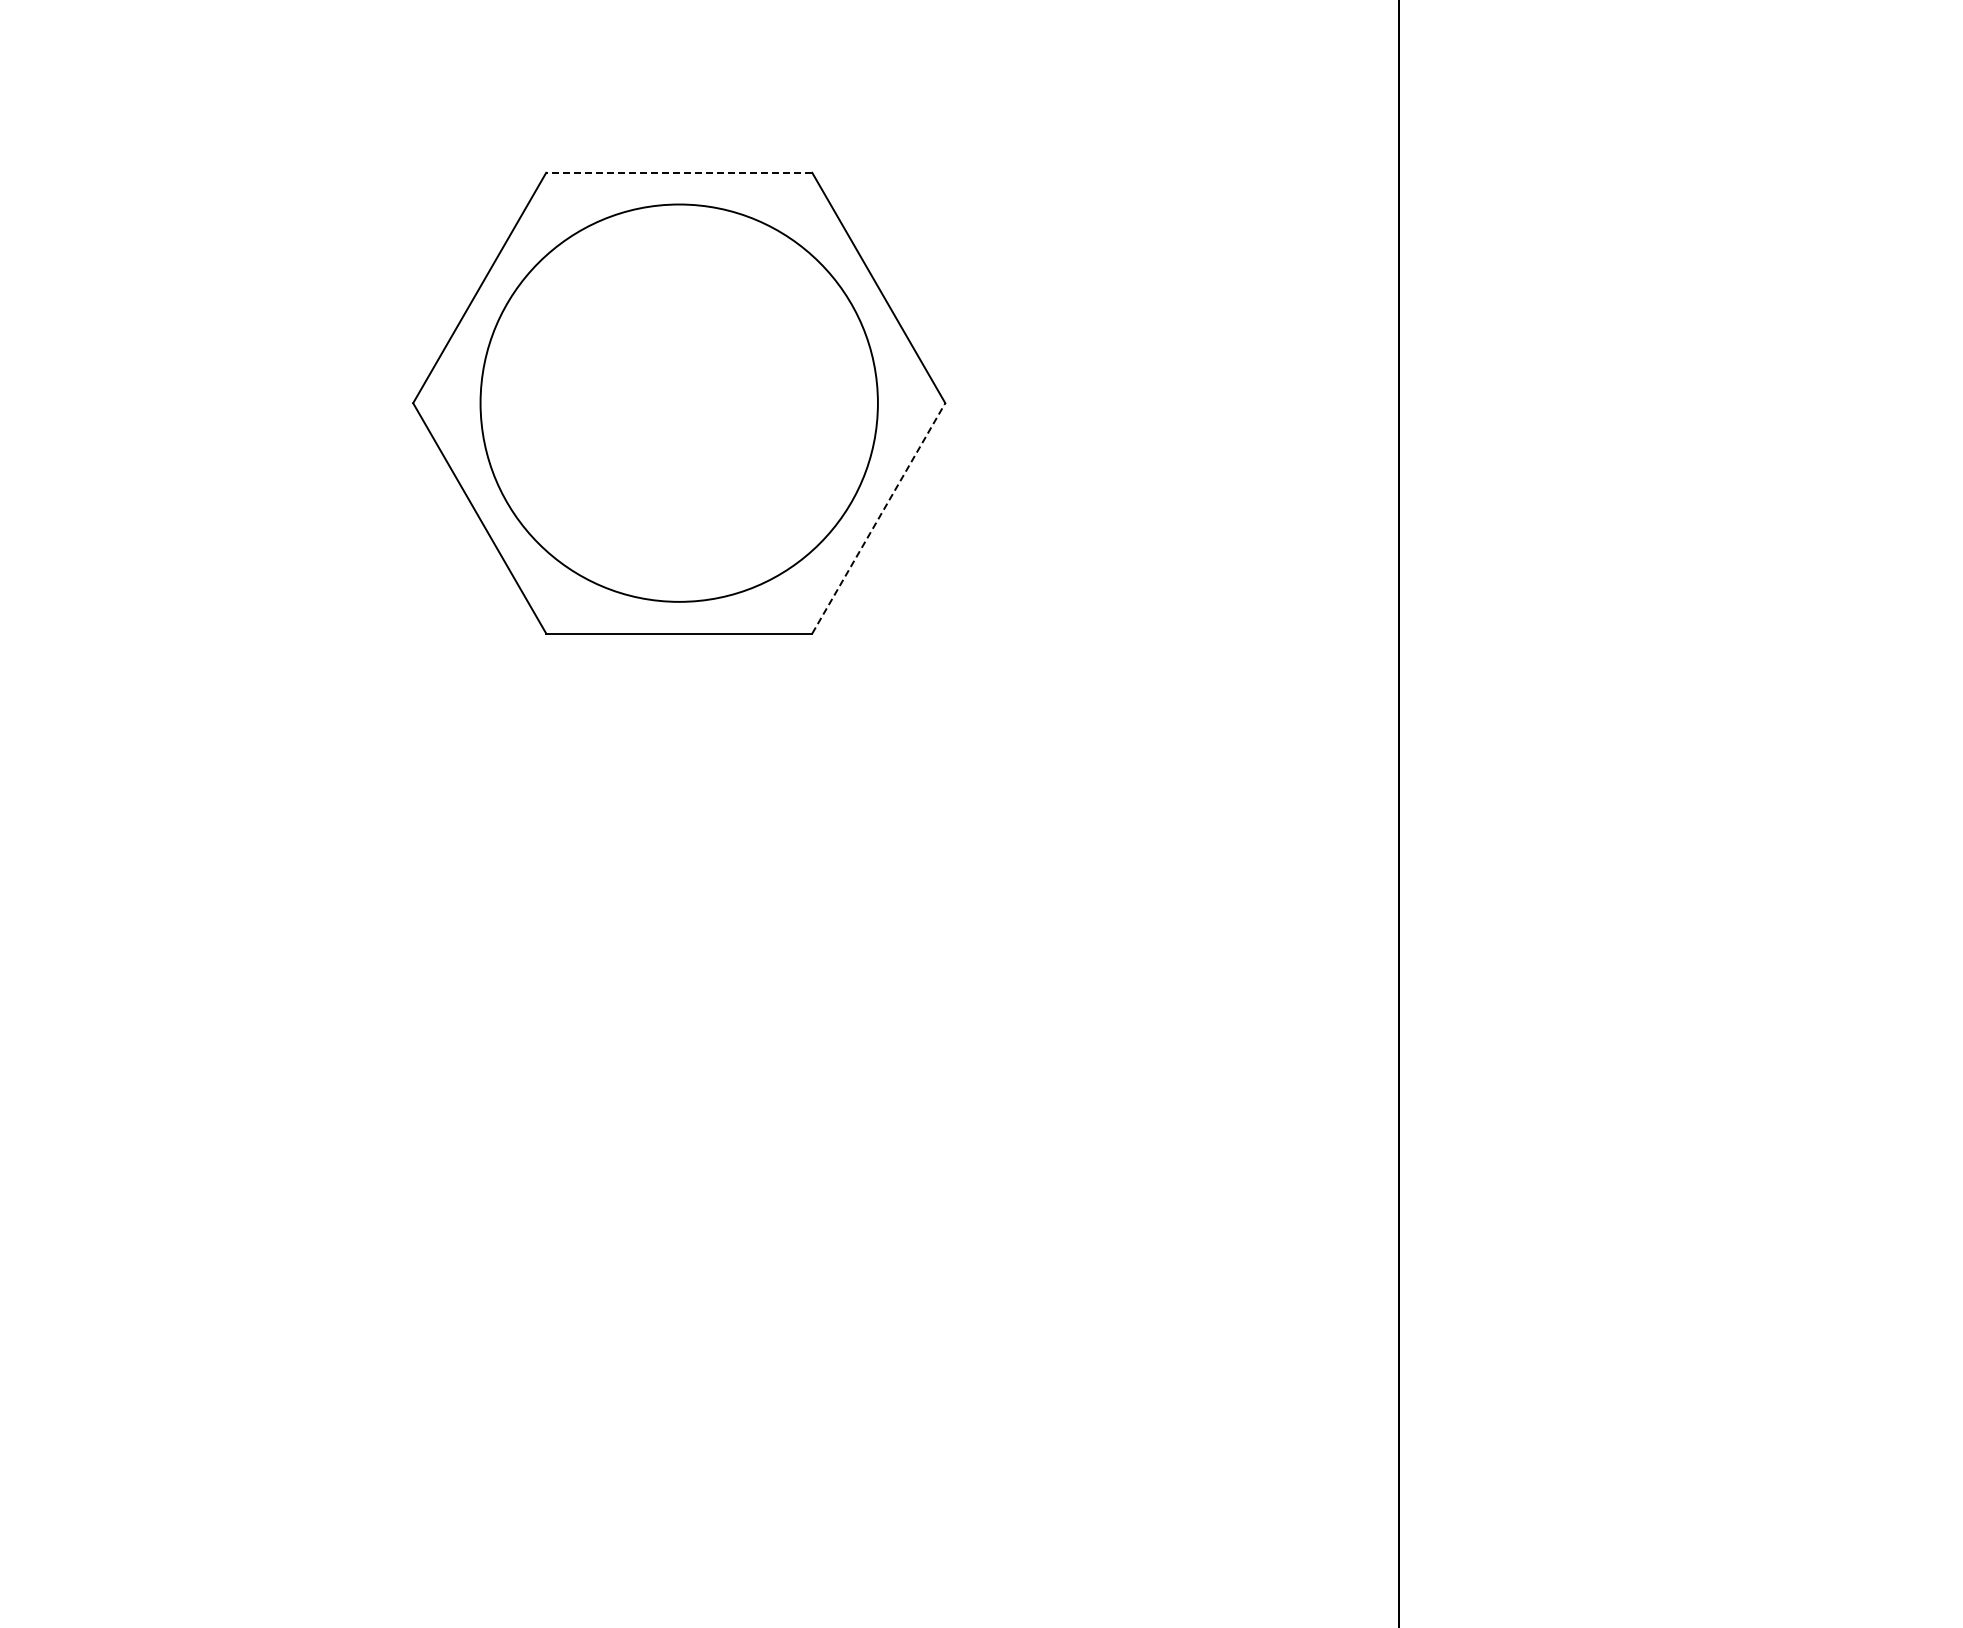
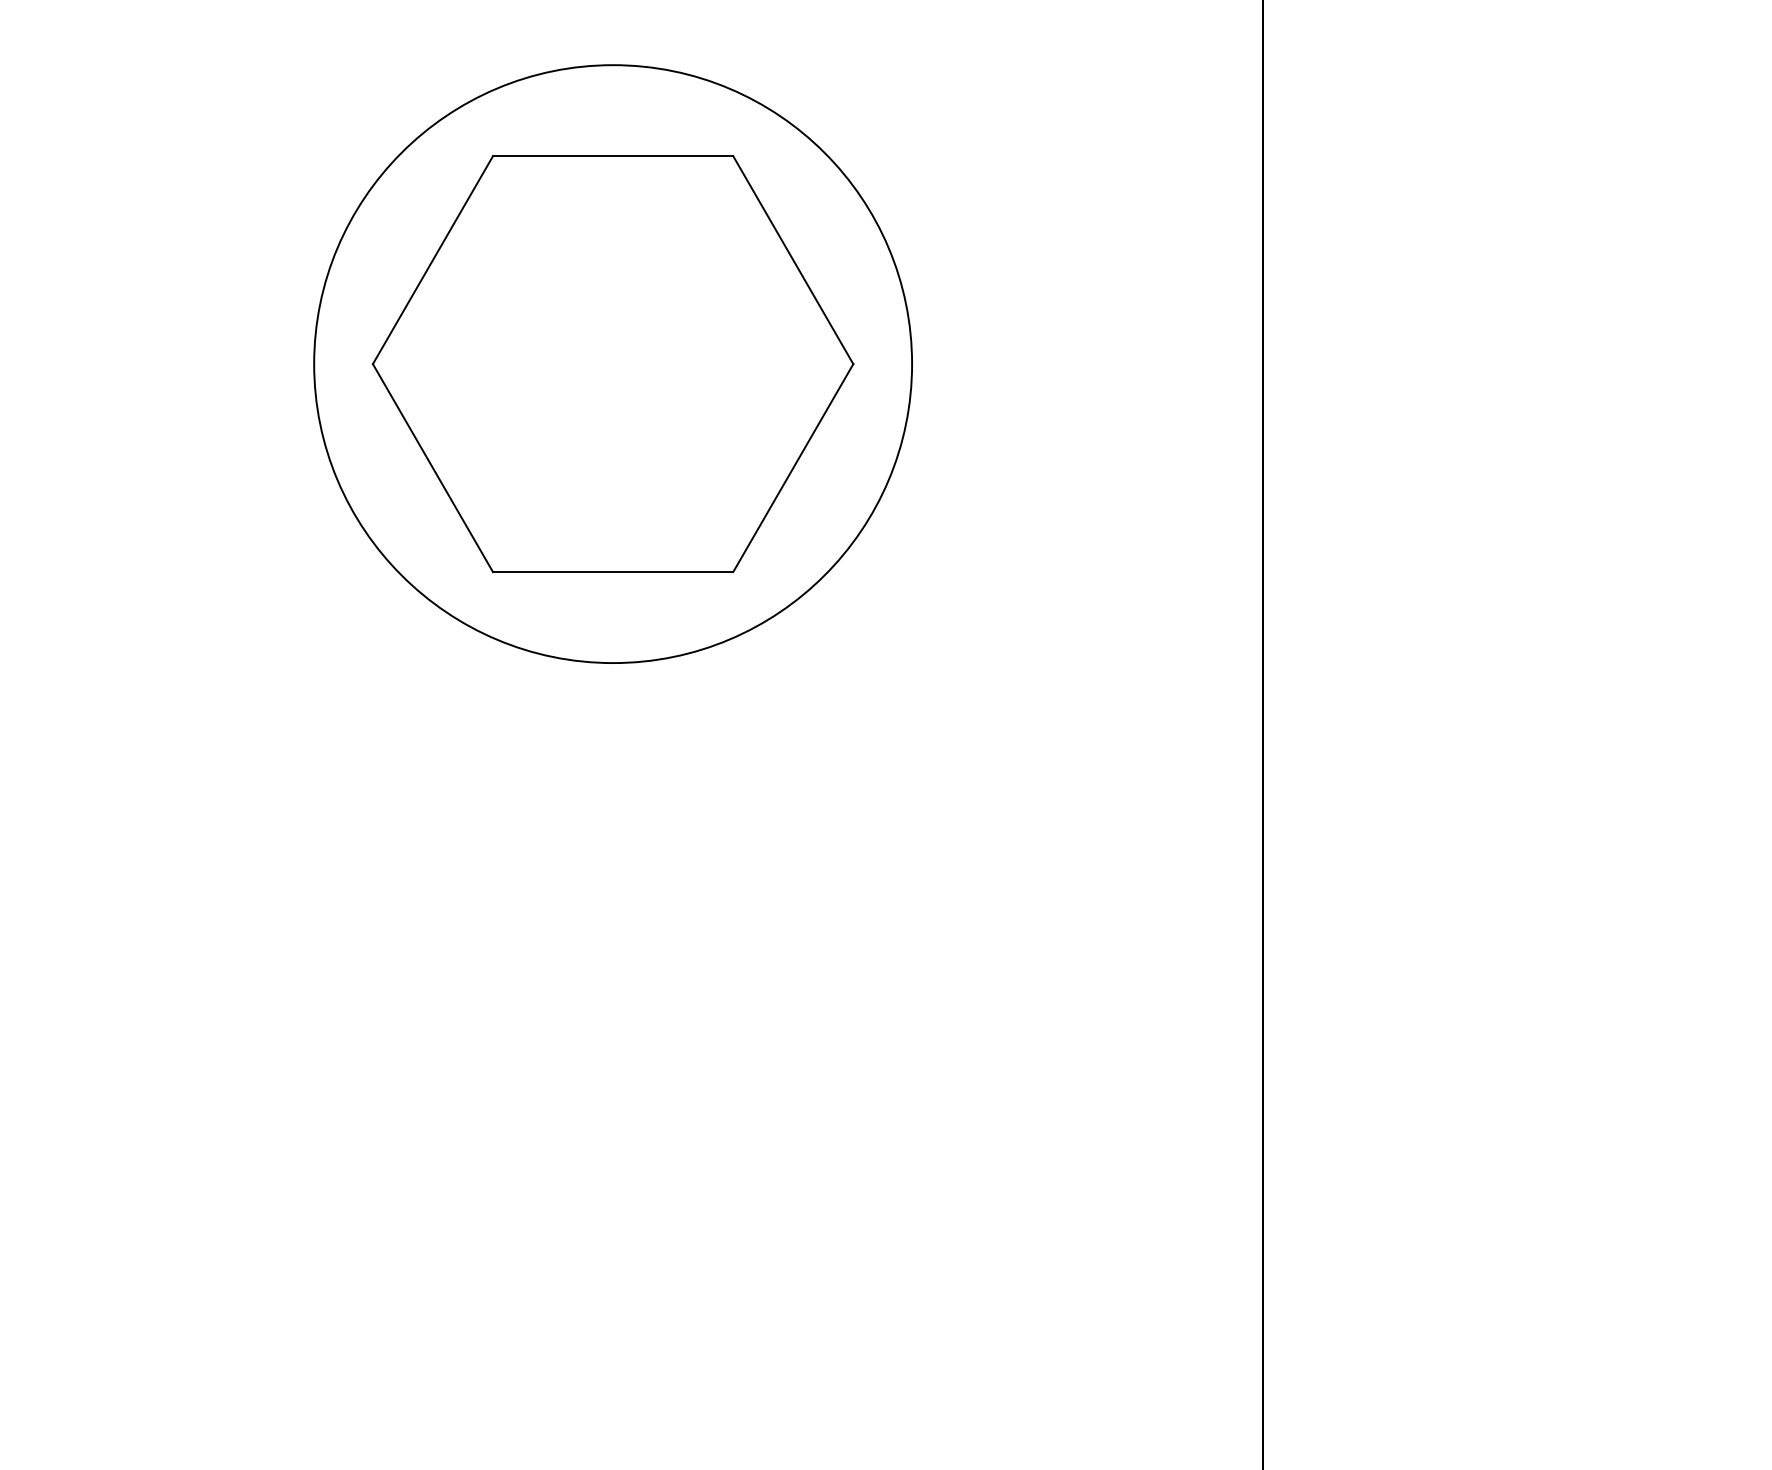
line: (678, 172) -> (612, 155), dashed -> solid
circle: (679, 403) -> (613, 364), size x1.67
line: (879, 517) -> (793, 467), dashed -> solid

